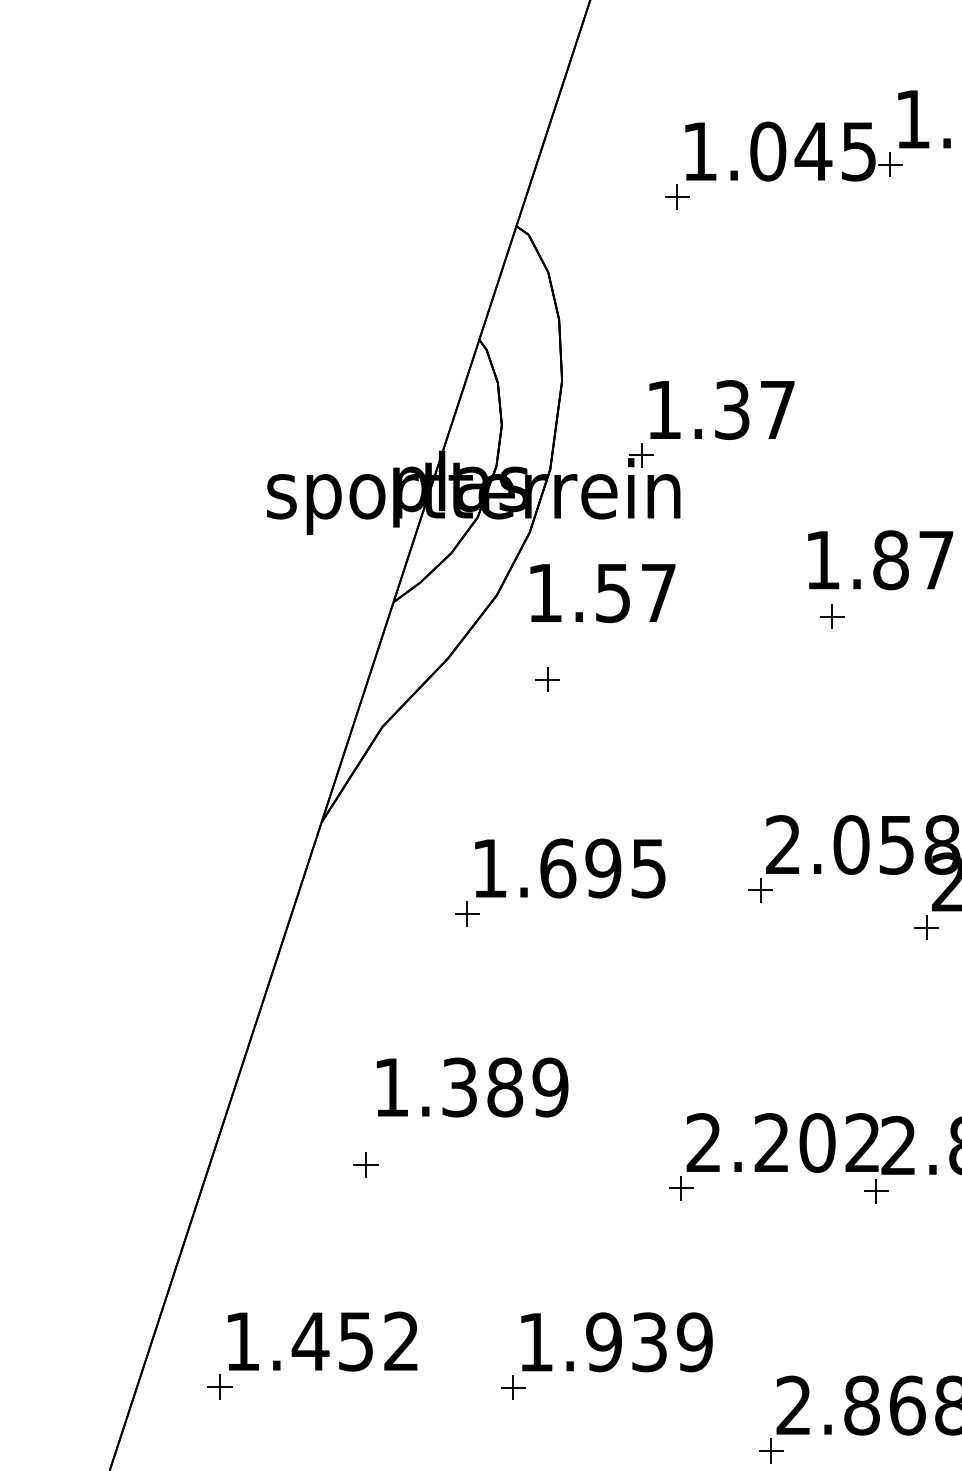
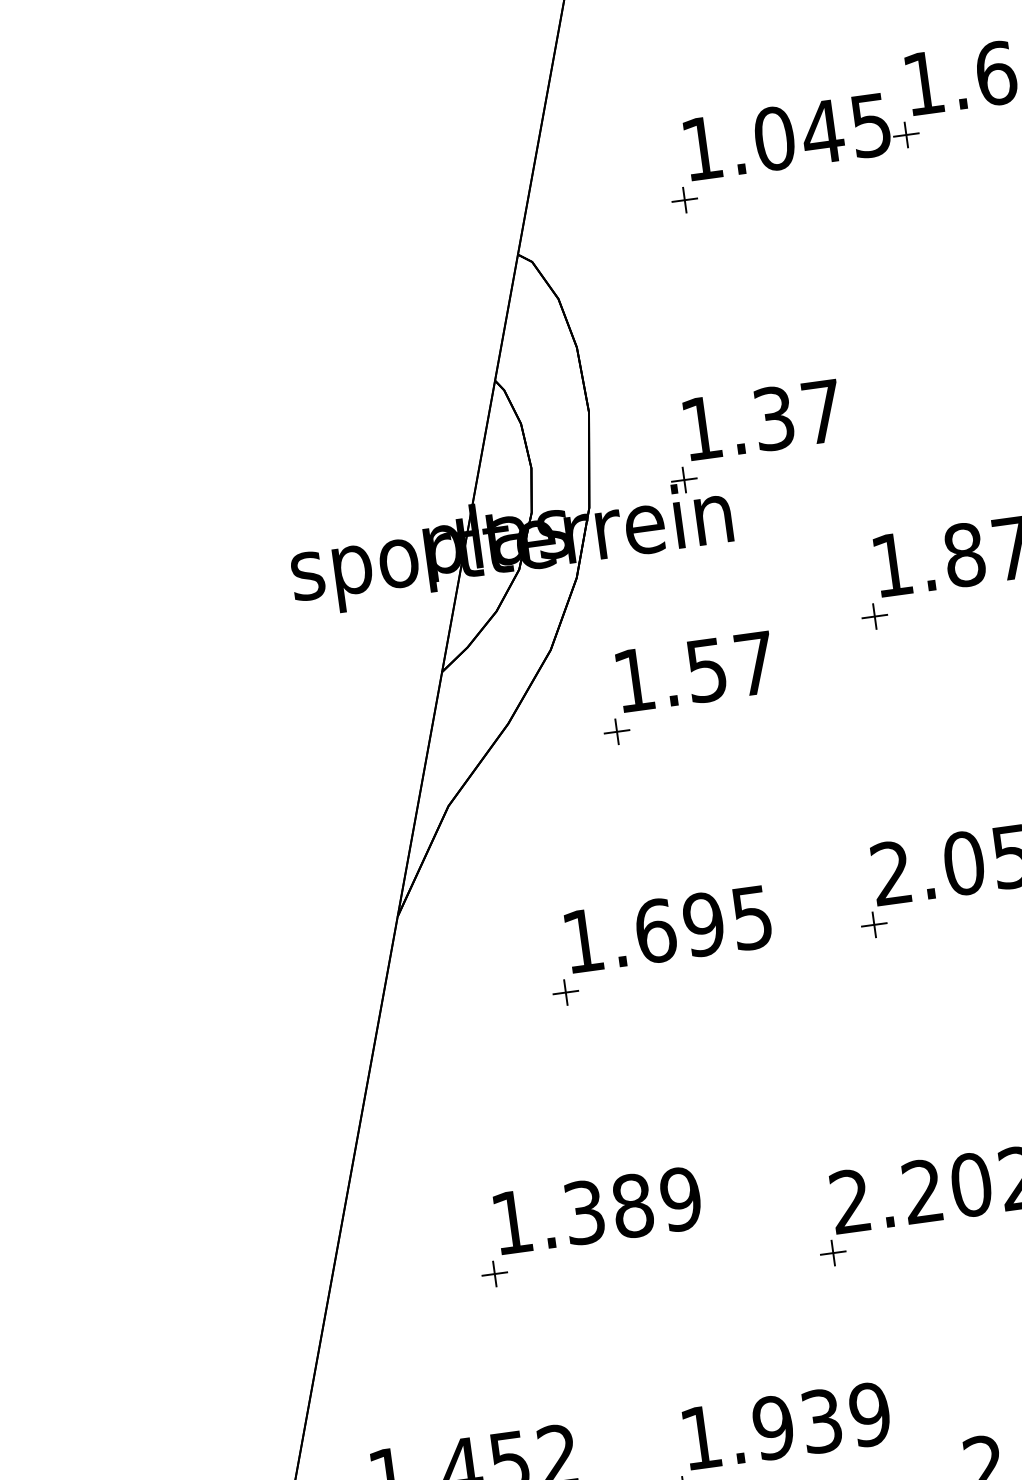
text: (602, 593) -> (695, 672), moved
part: (832, 616) -> (875, 616), moved
text: (472, 1087) -> (598, 1210), moved

